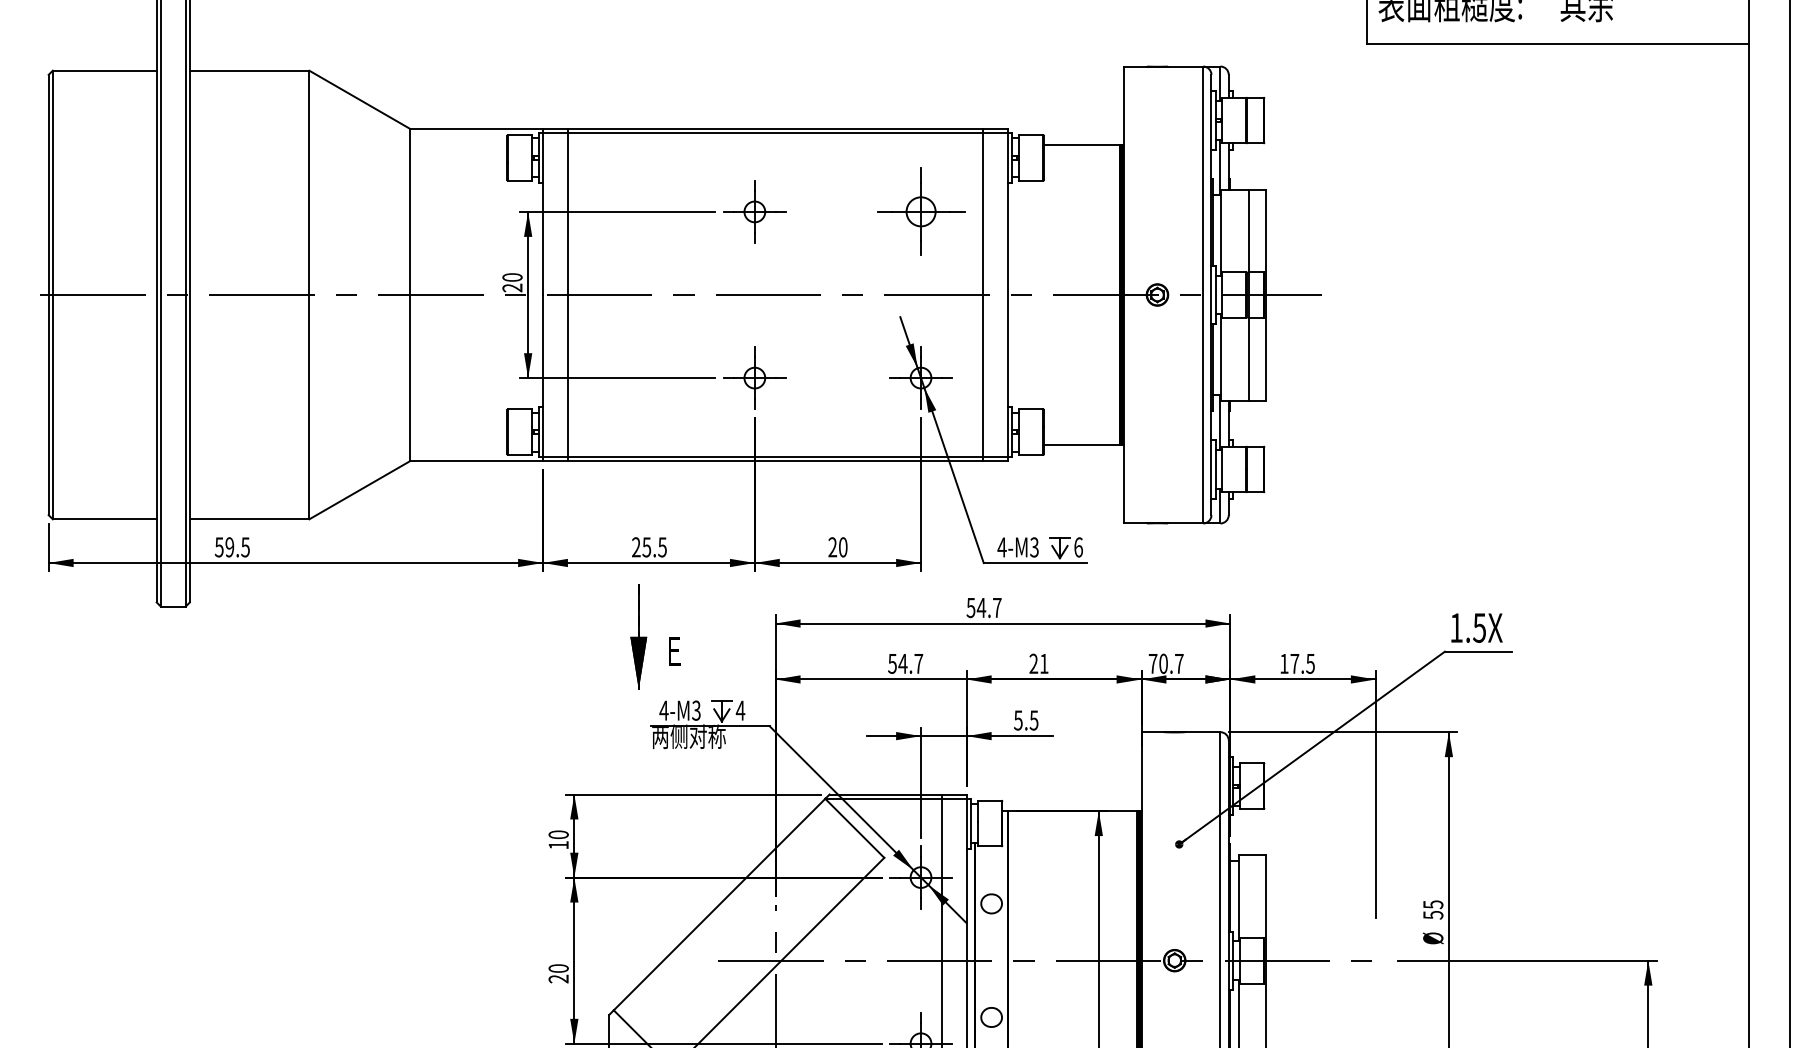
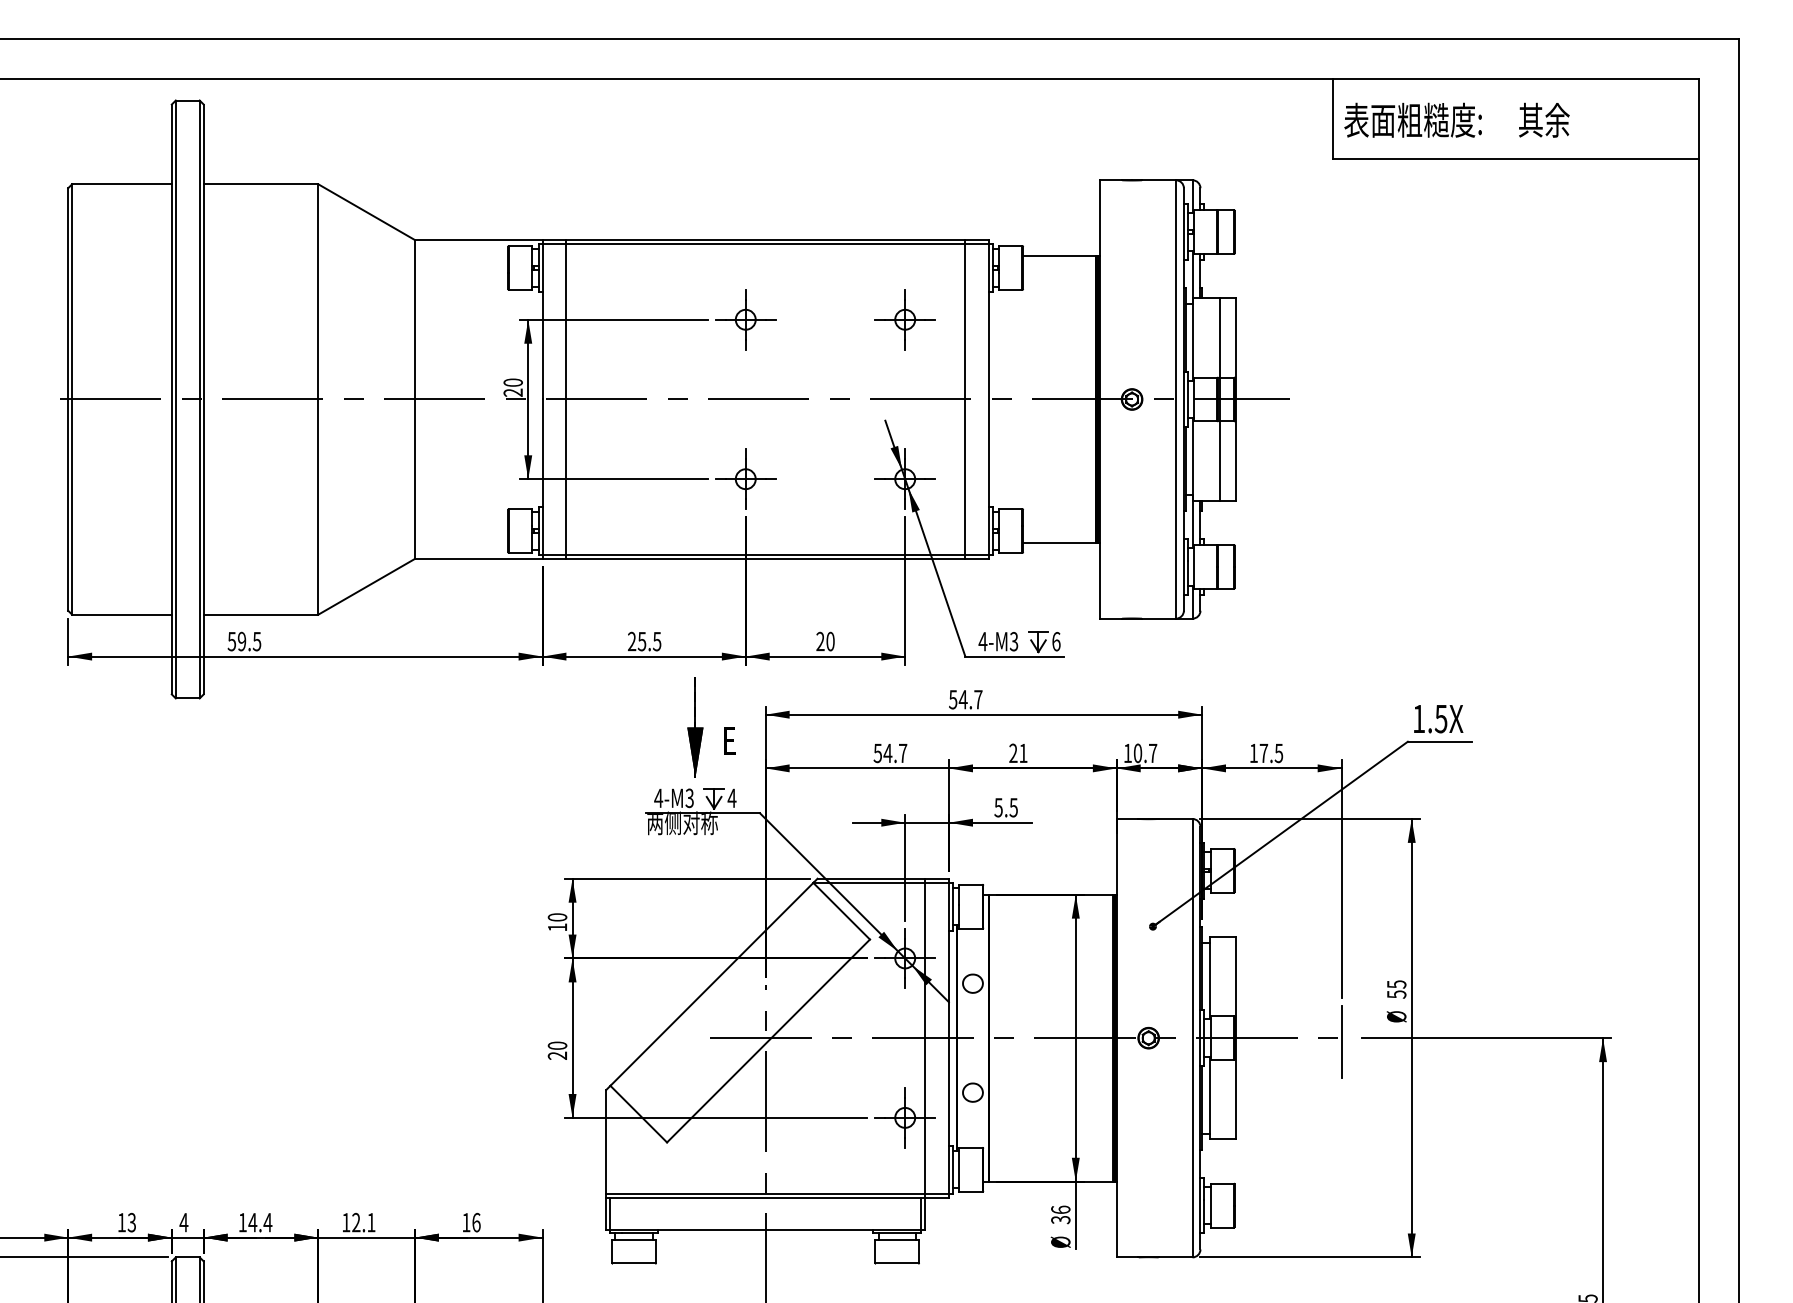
part: (920, 211) -> (904, 319), size x0.71
part: (647, 636) -> (703, 727), moved
text: (1152, 662) -> (1127, 752), 70.7 -> 10.7
line: (1375, 964) -> (1341, 1041), added

